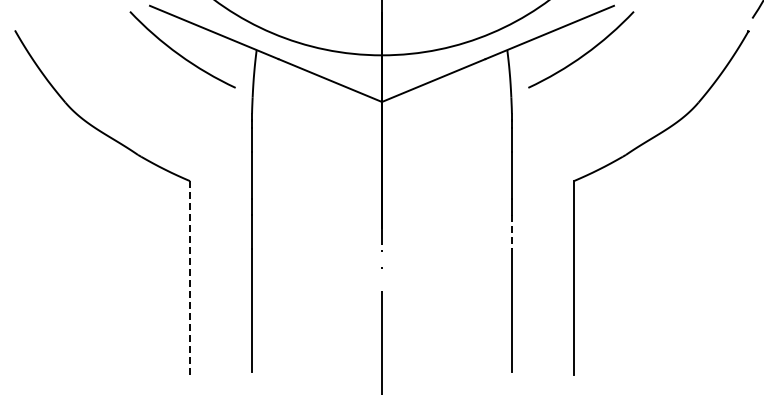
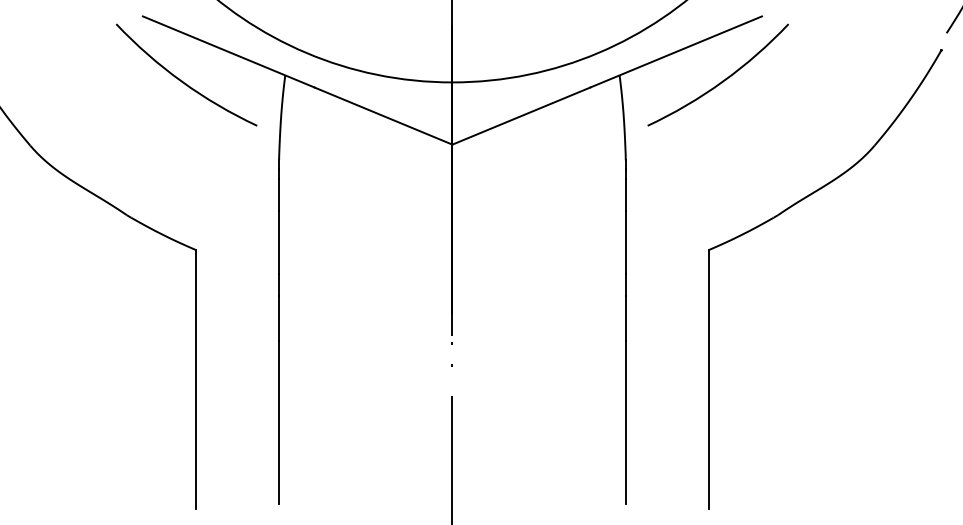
line: (511, 232) -> (625, 318), dashed -> solid
line: (190, 277) -> (196, 378), dashed -> solid

